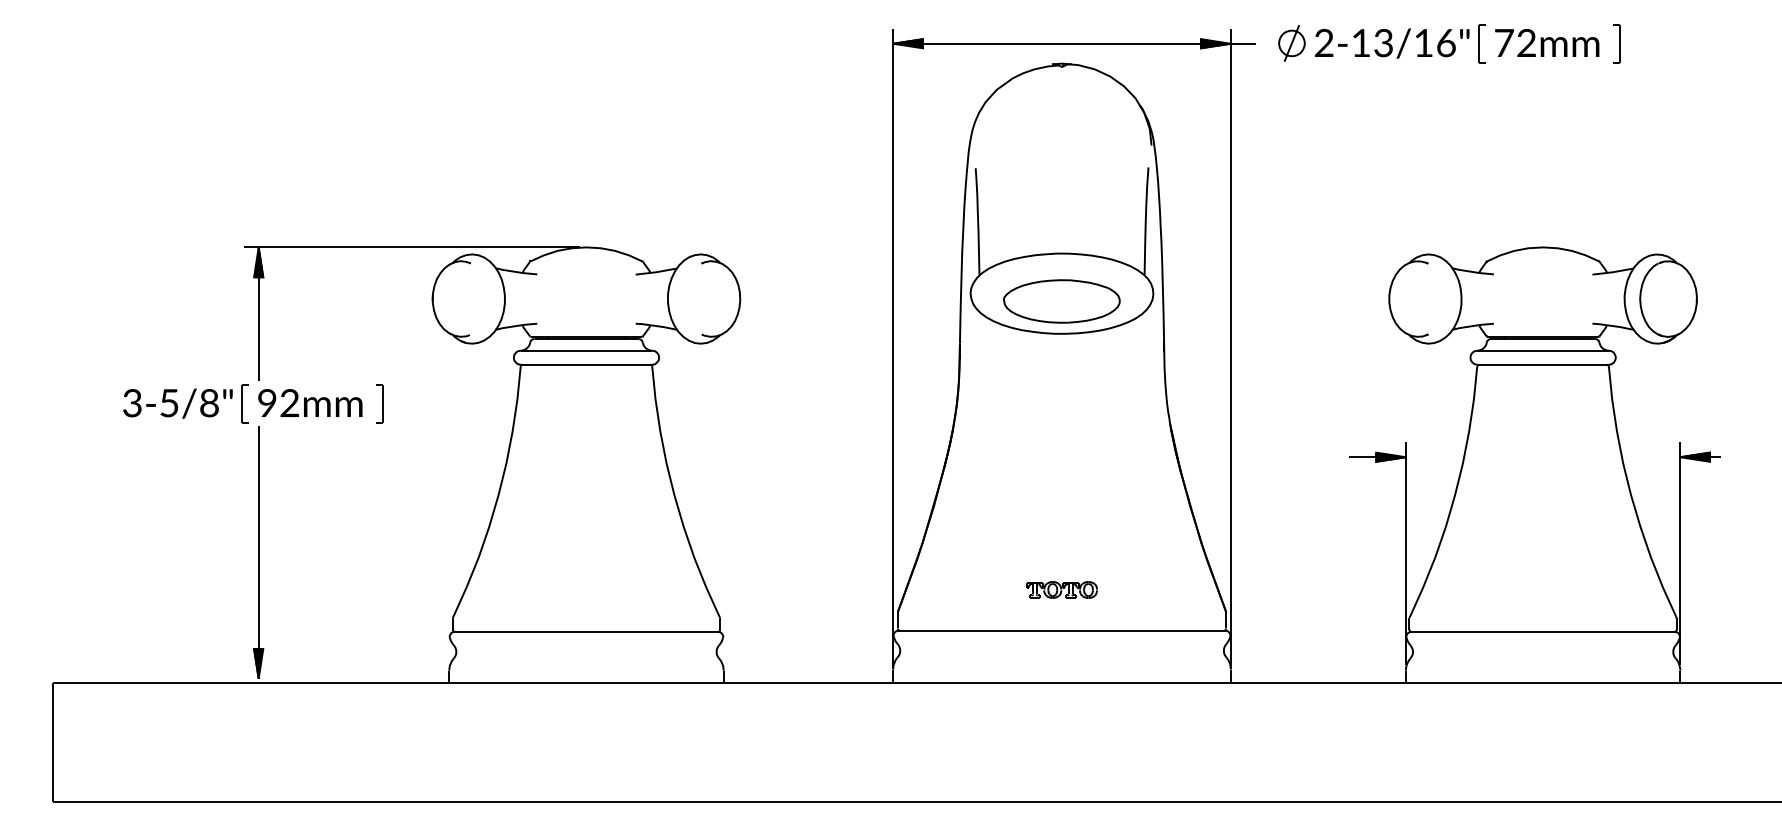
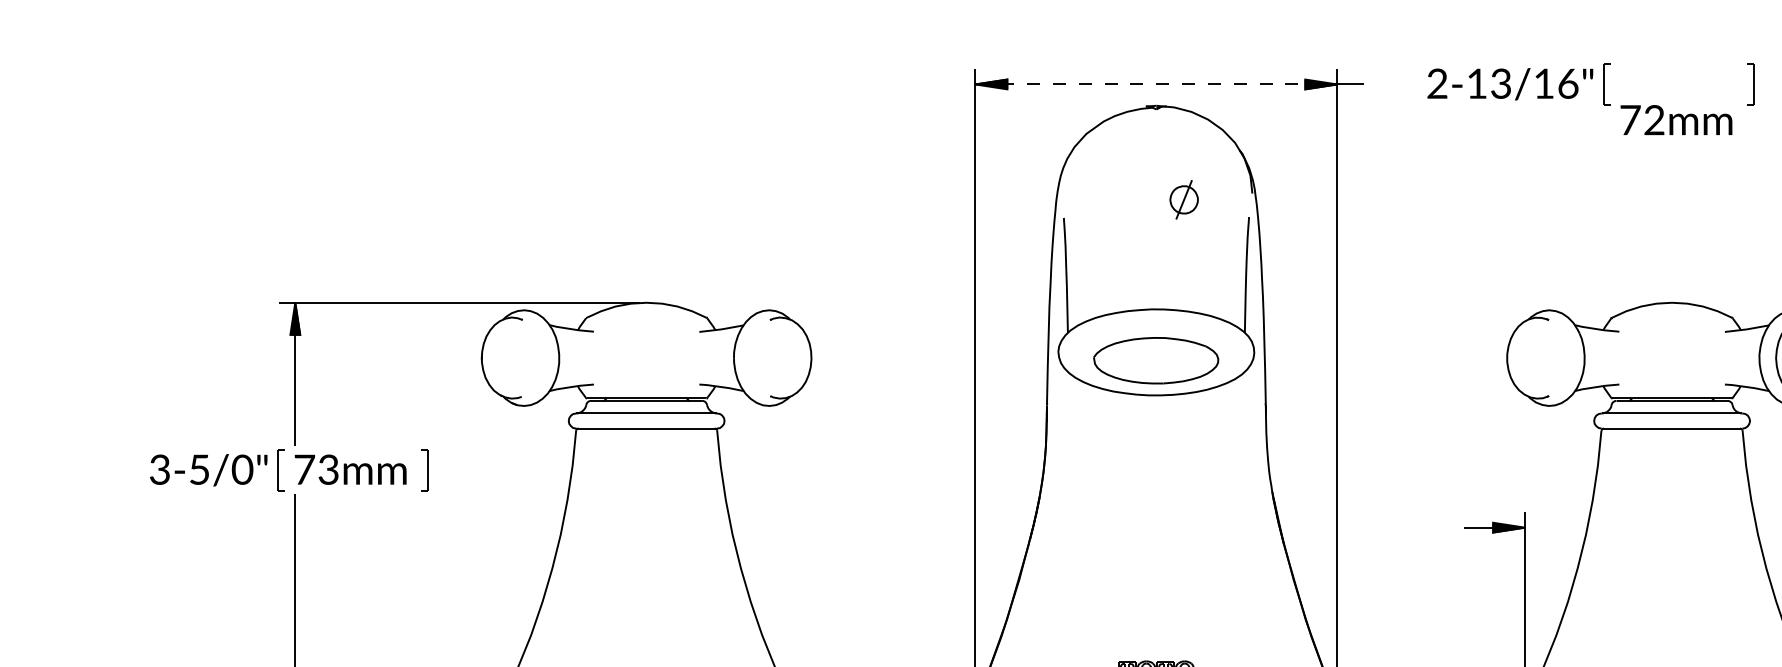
part: (1291, 42) -> (1183, 198), moved
text: (1547, 42) -> (1676, 119), moved
line: (1061, 43) -> (1155, 84), solid -> dashed
text: (209, 403) -> (242, 470), 3-5/8" -> 3-5/0"
text: (278, 403) -> (316, 470), 92mm -> 73mm

